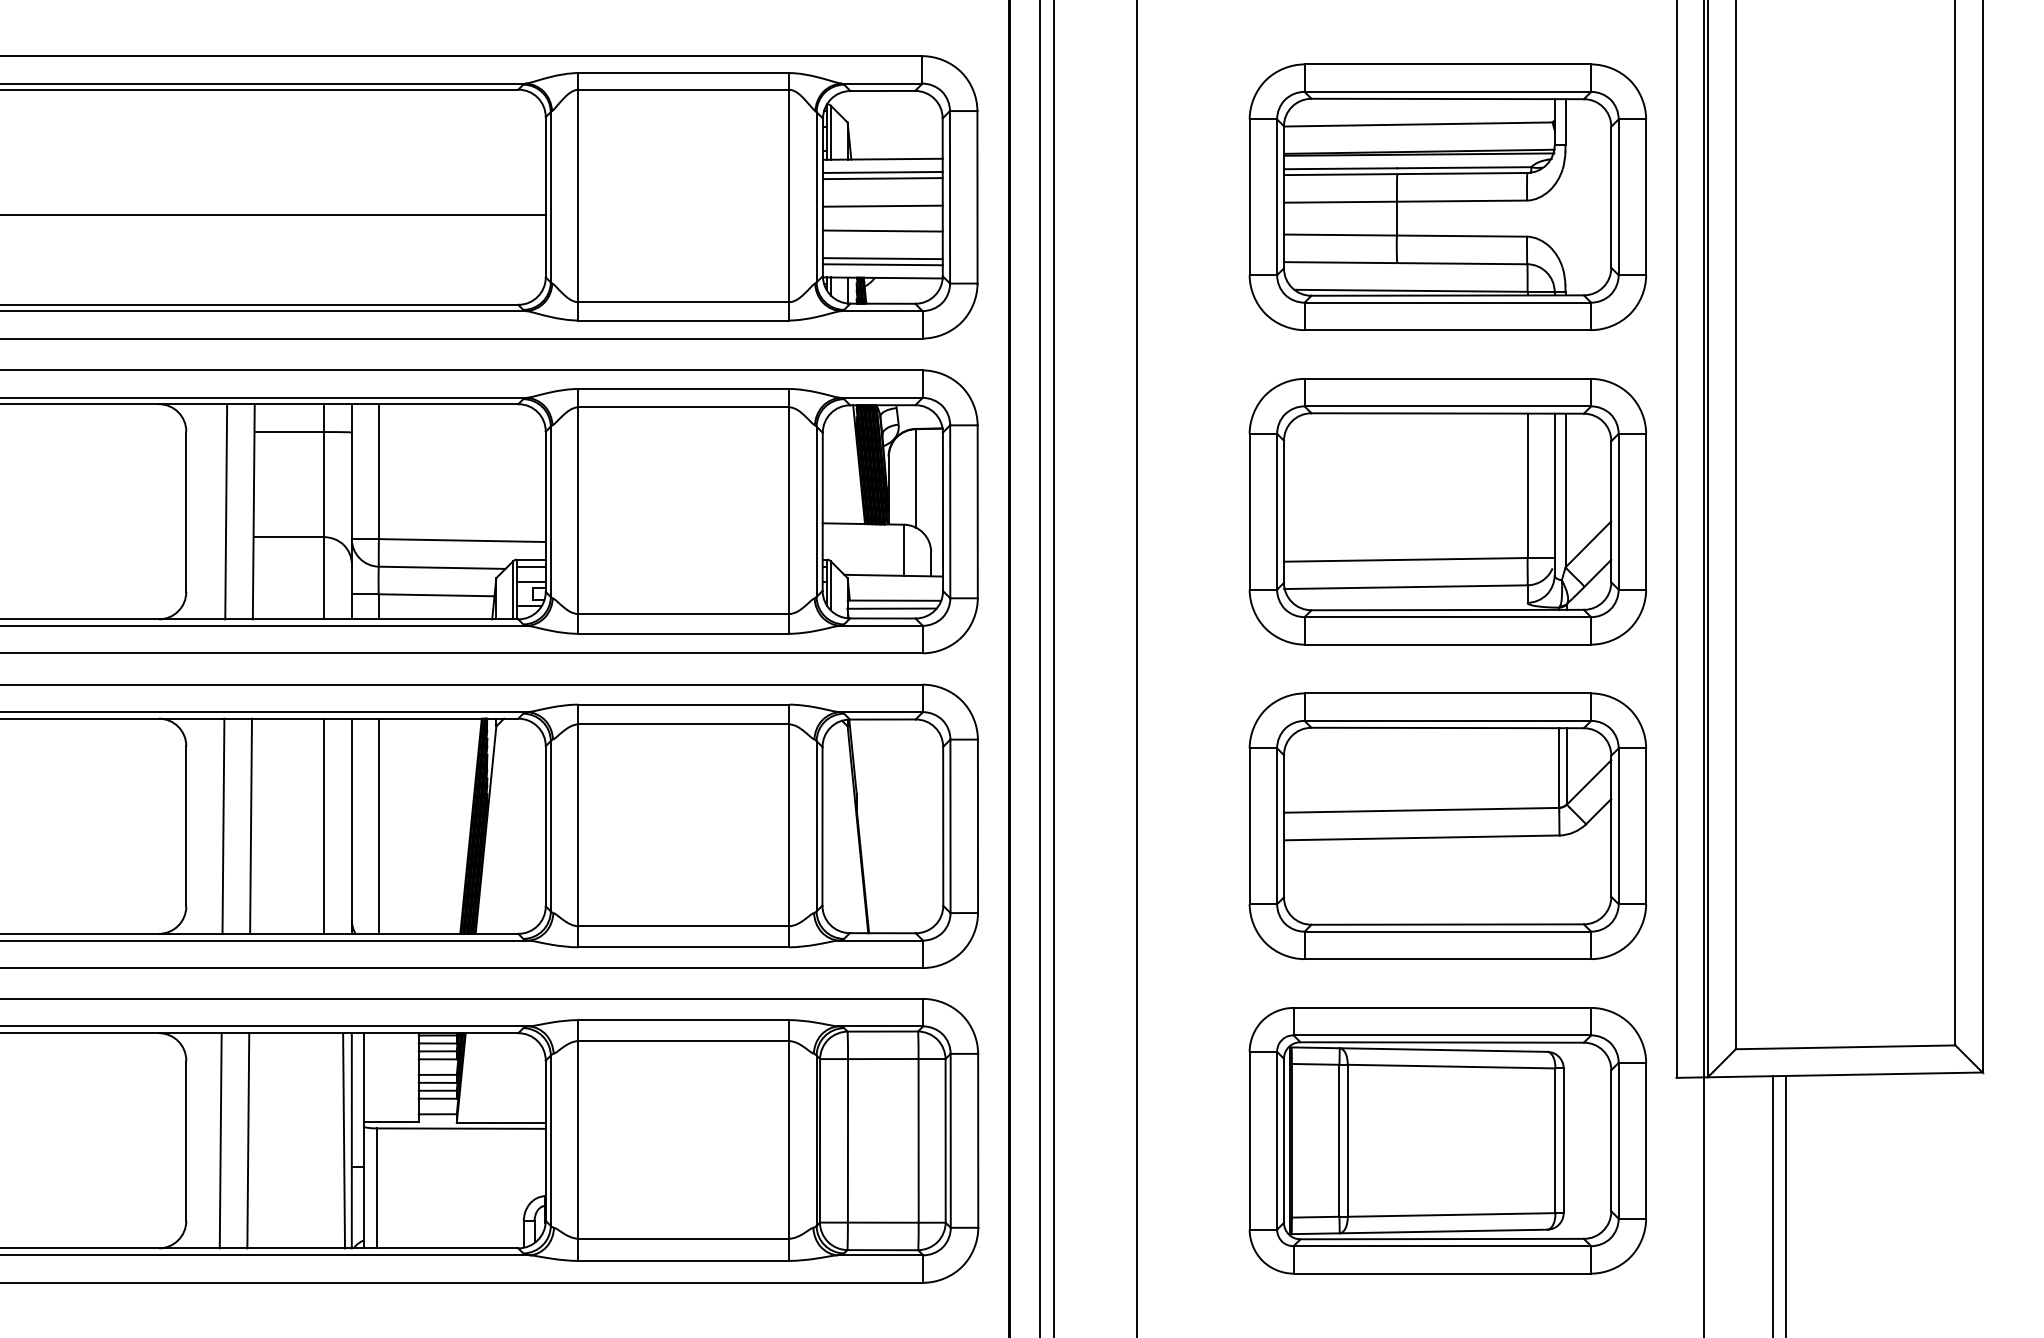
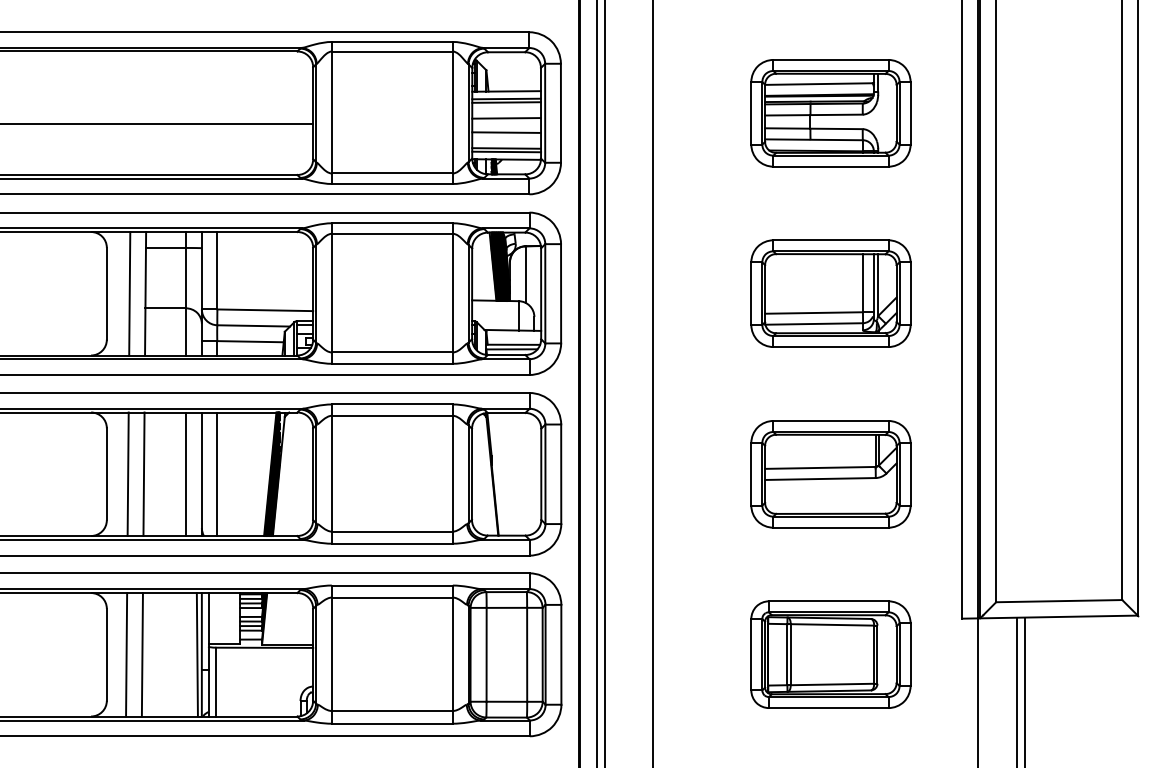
part: (1447, 197) -> (830, 113), size x0.7
part: (1447, 511) -> (830, 293), size x0.7
part: (1447, 826) -> (830, 474), size x0.7
part: (1447, 1140) -> (830, 654), size x0.7

